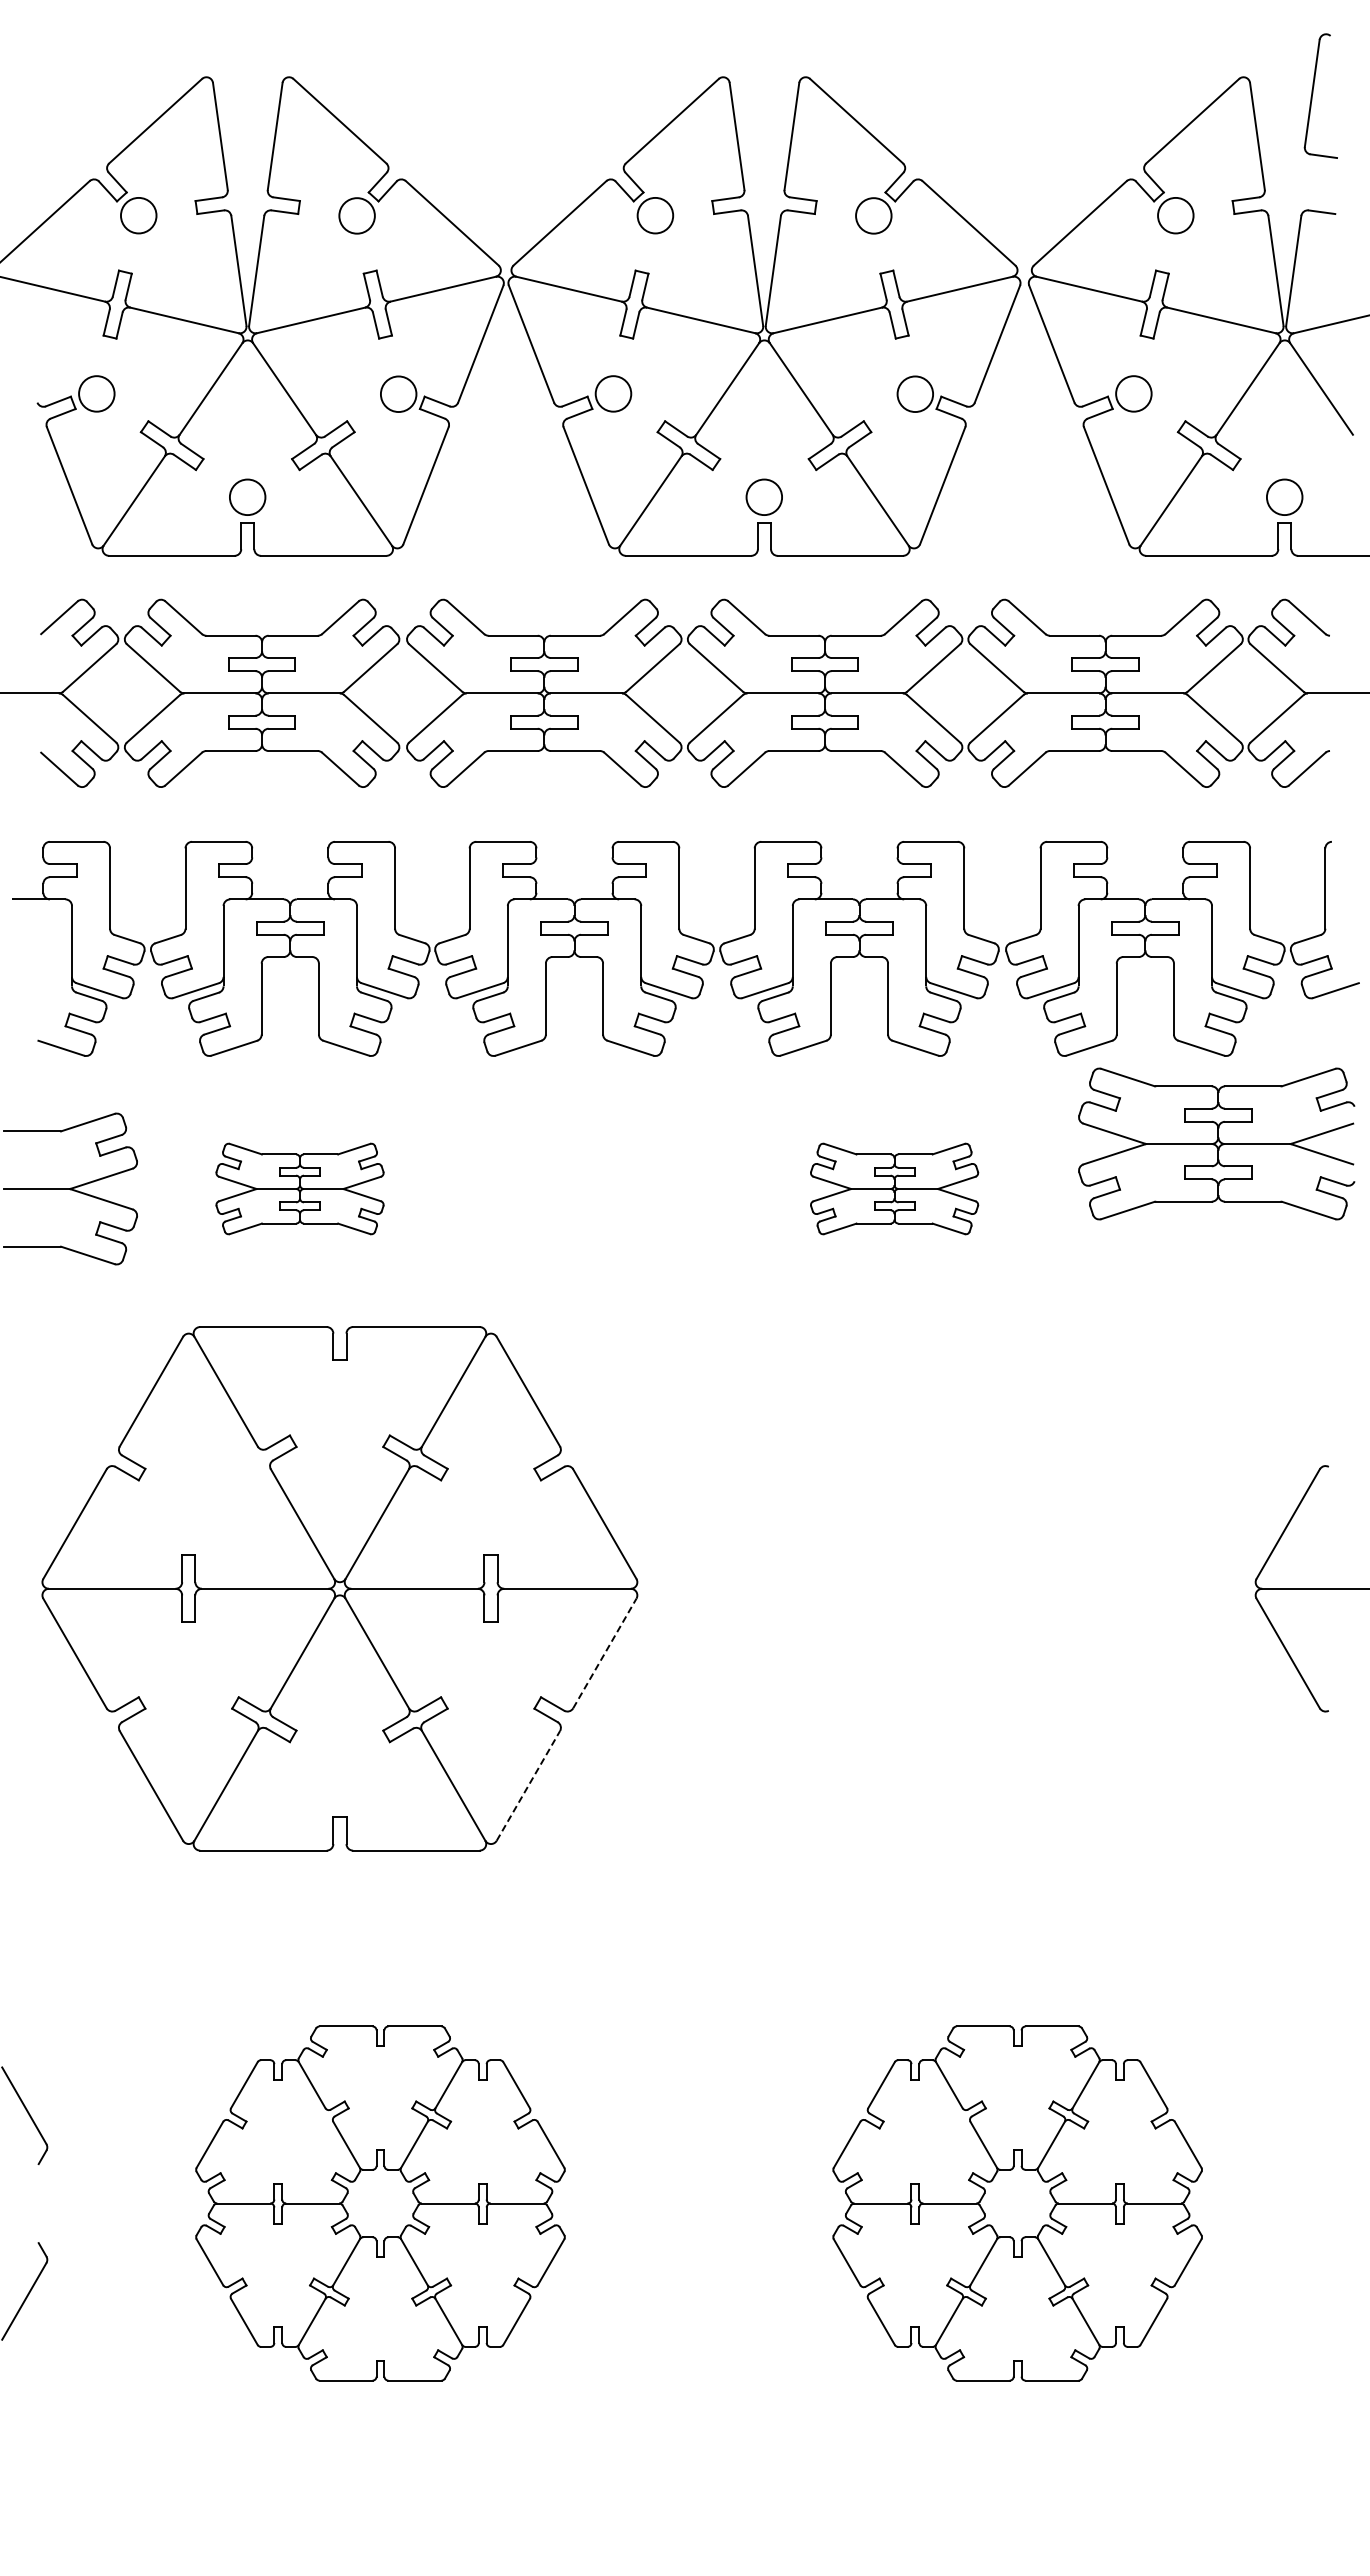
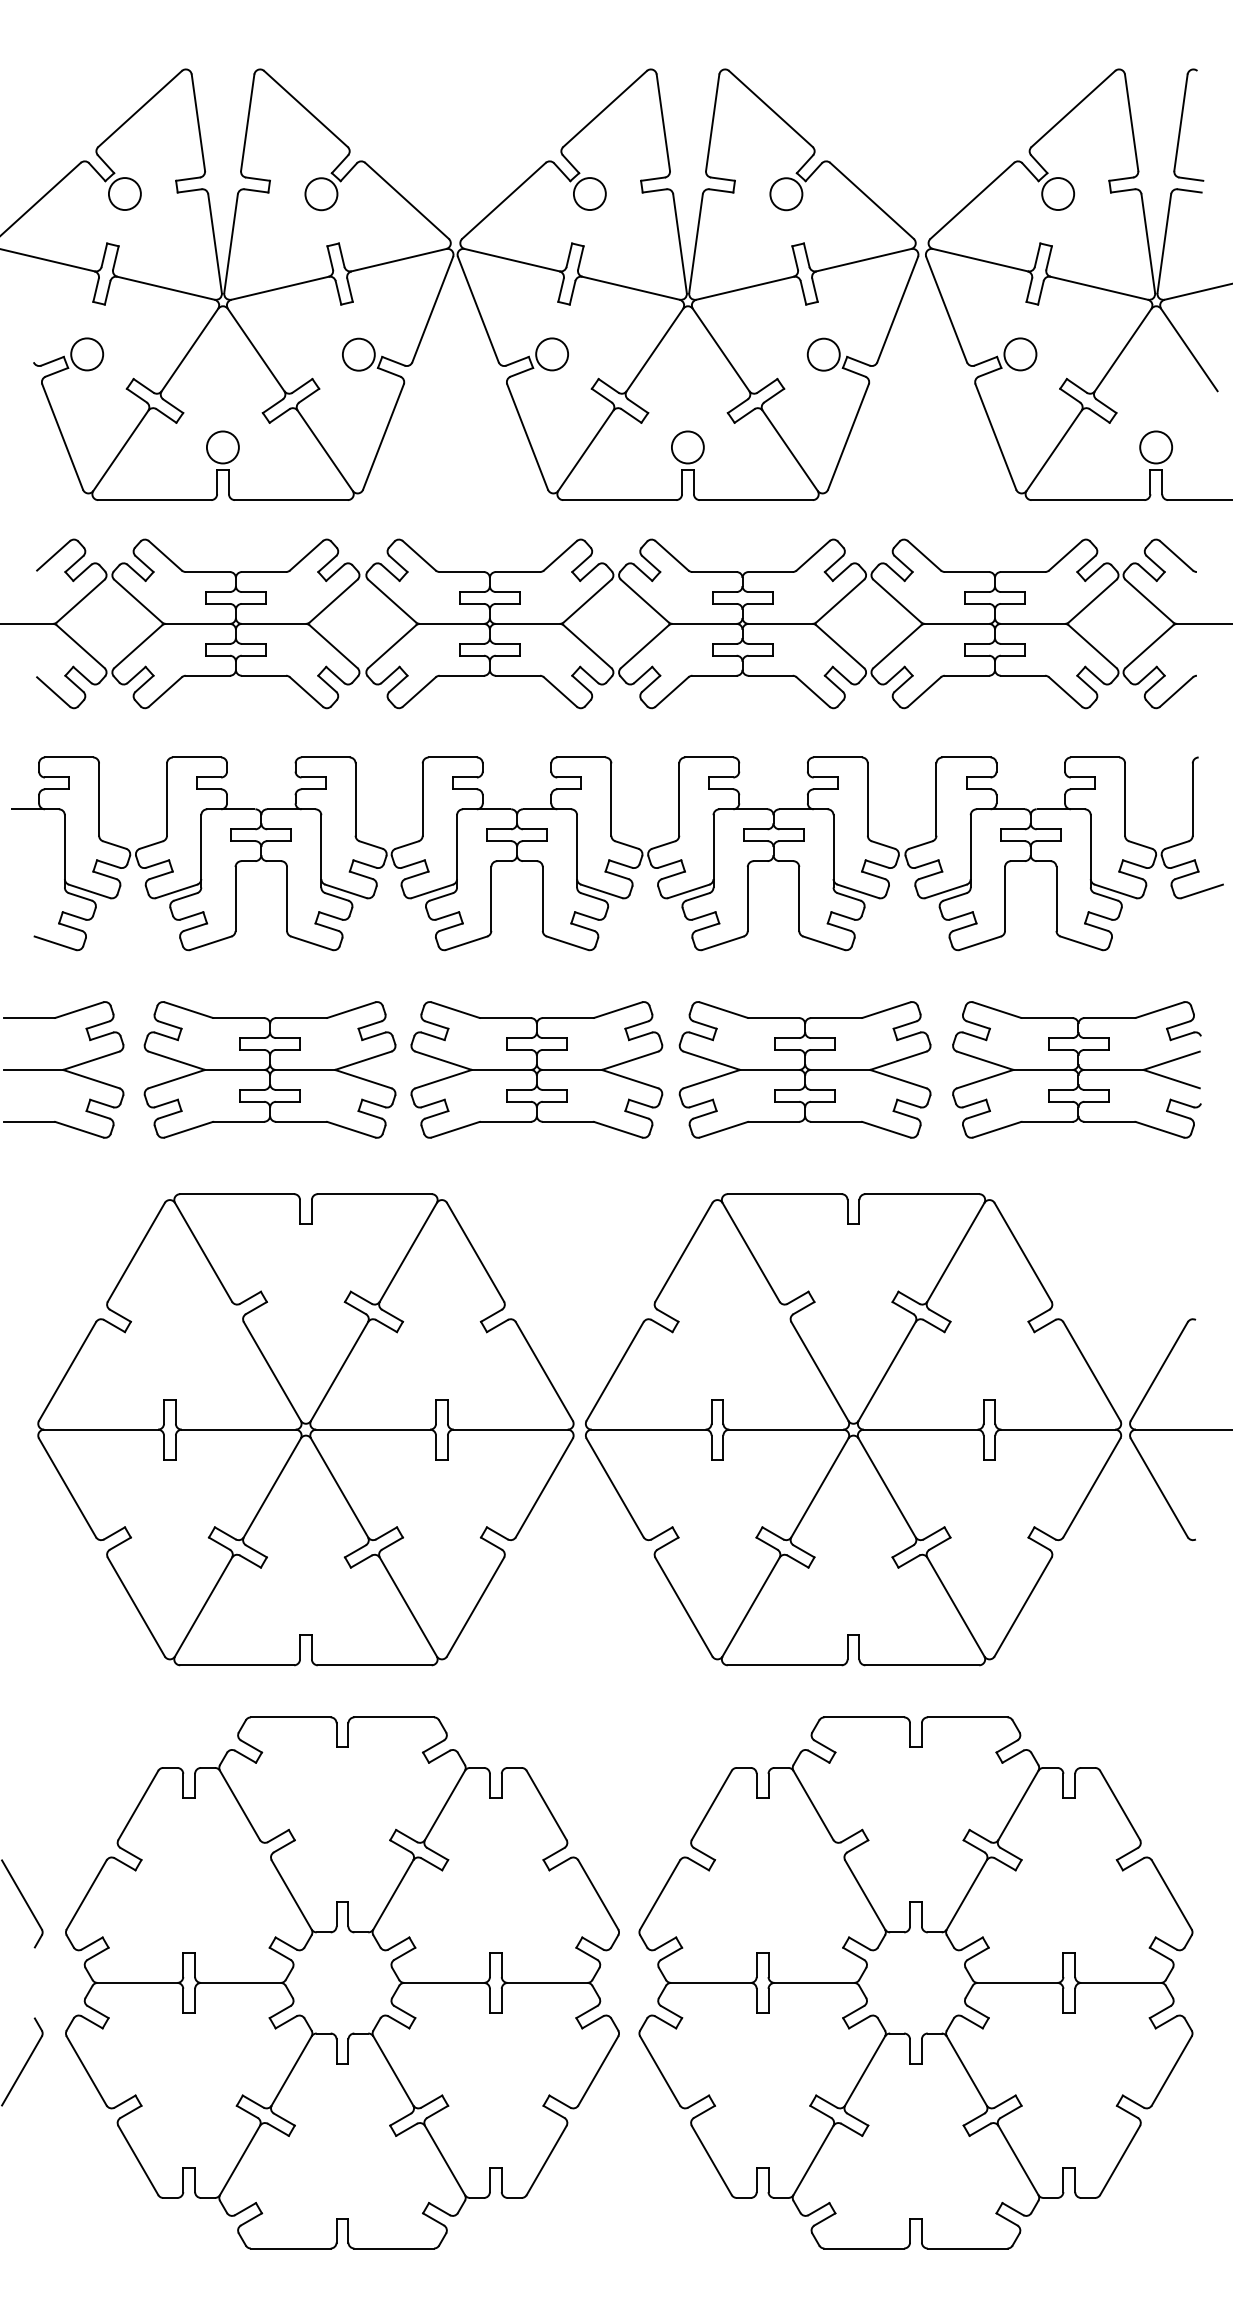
part: (1313, 93) -> (1182, 122), moved
part: (1216, 1143) -> (1076, 1069), moved
part: (299, 1188) -> (269, 1069), size x1.67
part: (596, 1188) -> (536, 1069), added
part: (894, 1188) -> (805, 1069), size x1.67
part: (948, 1588) -> (853, 1429), added
line: (605, 1653) -> (544, 1487), dashed -> solid
line: (528, 1785) -> (475, 1606), dashed -> solid
part: (380, 2203) -> (342, 1982), size x1.67
part: (1017, 2203) -> (915, 1982), size x1.67

